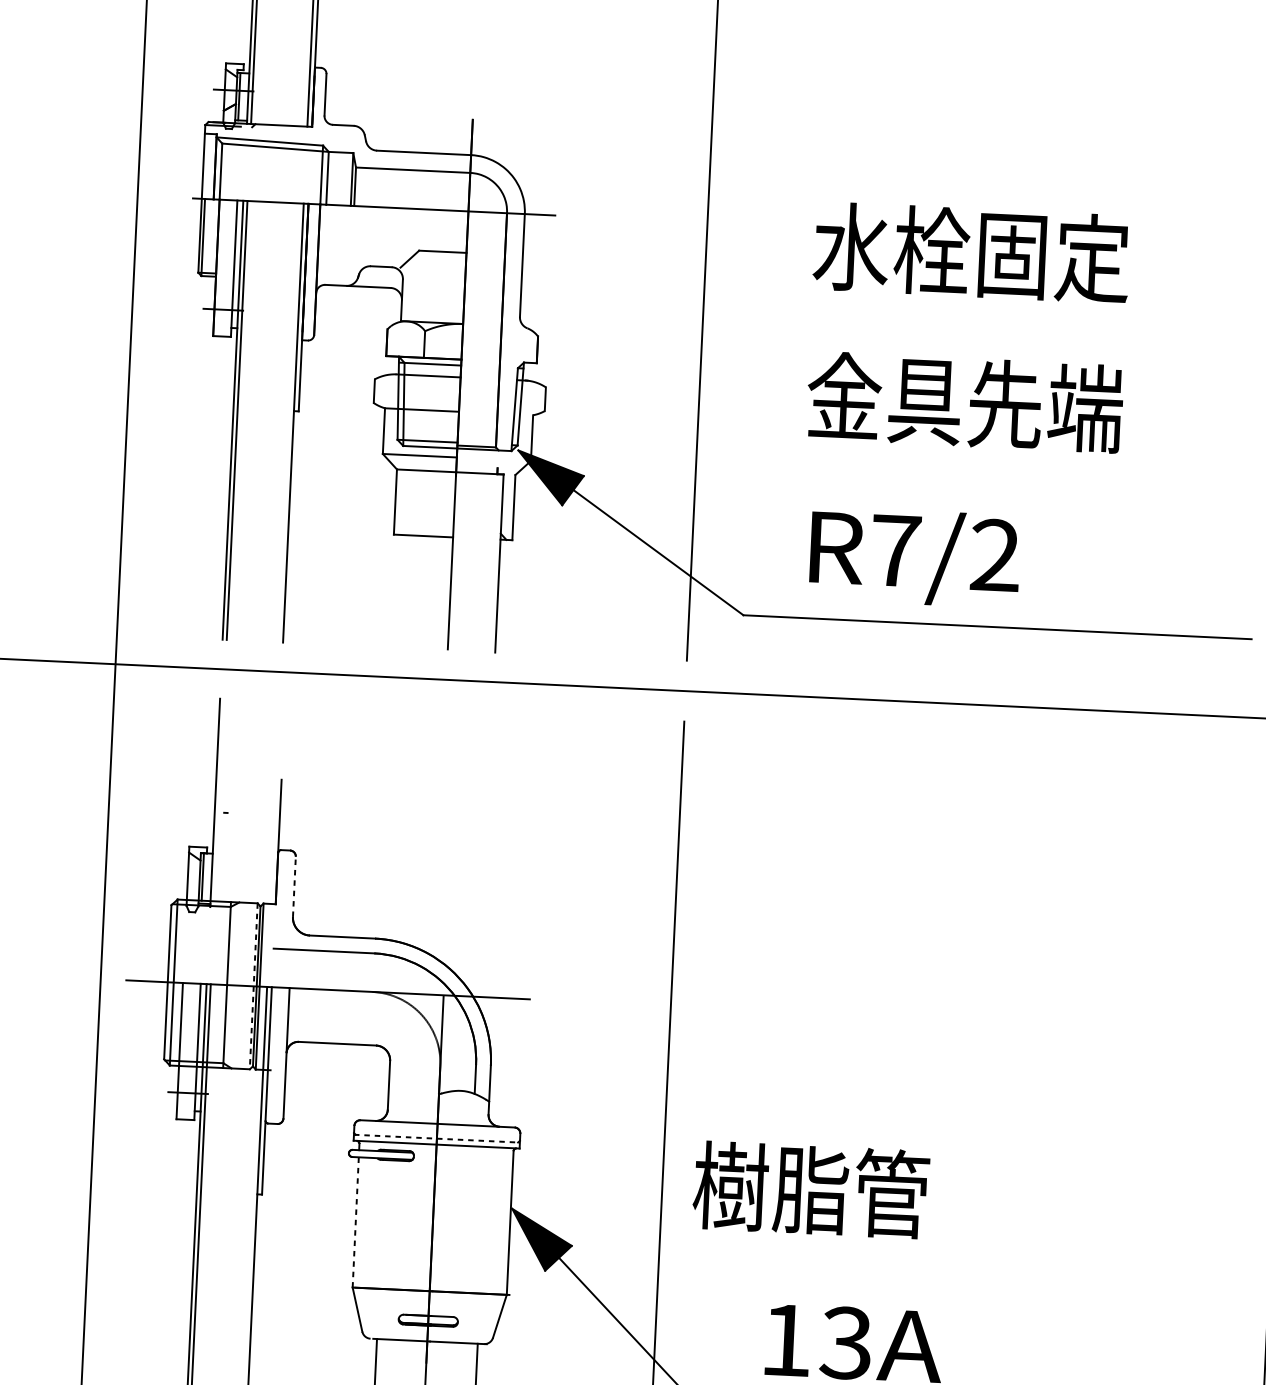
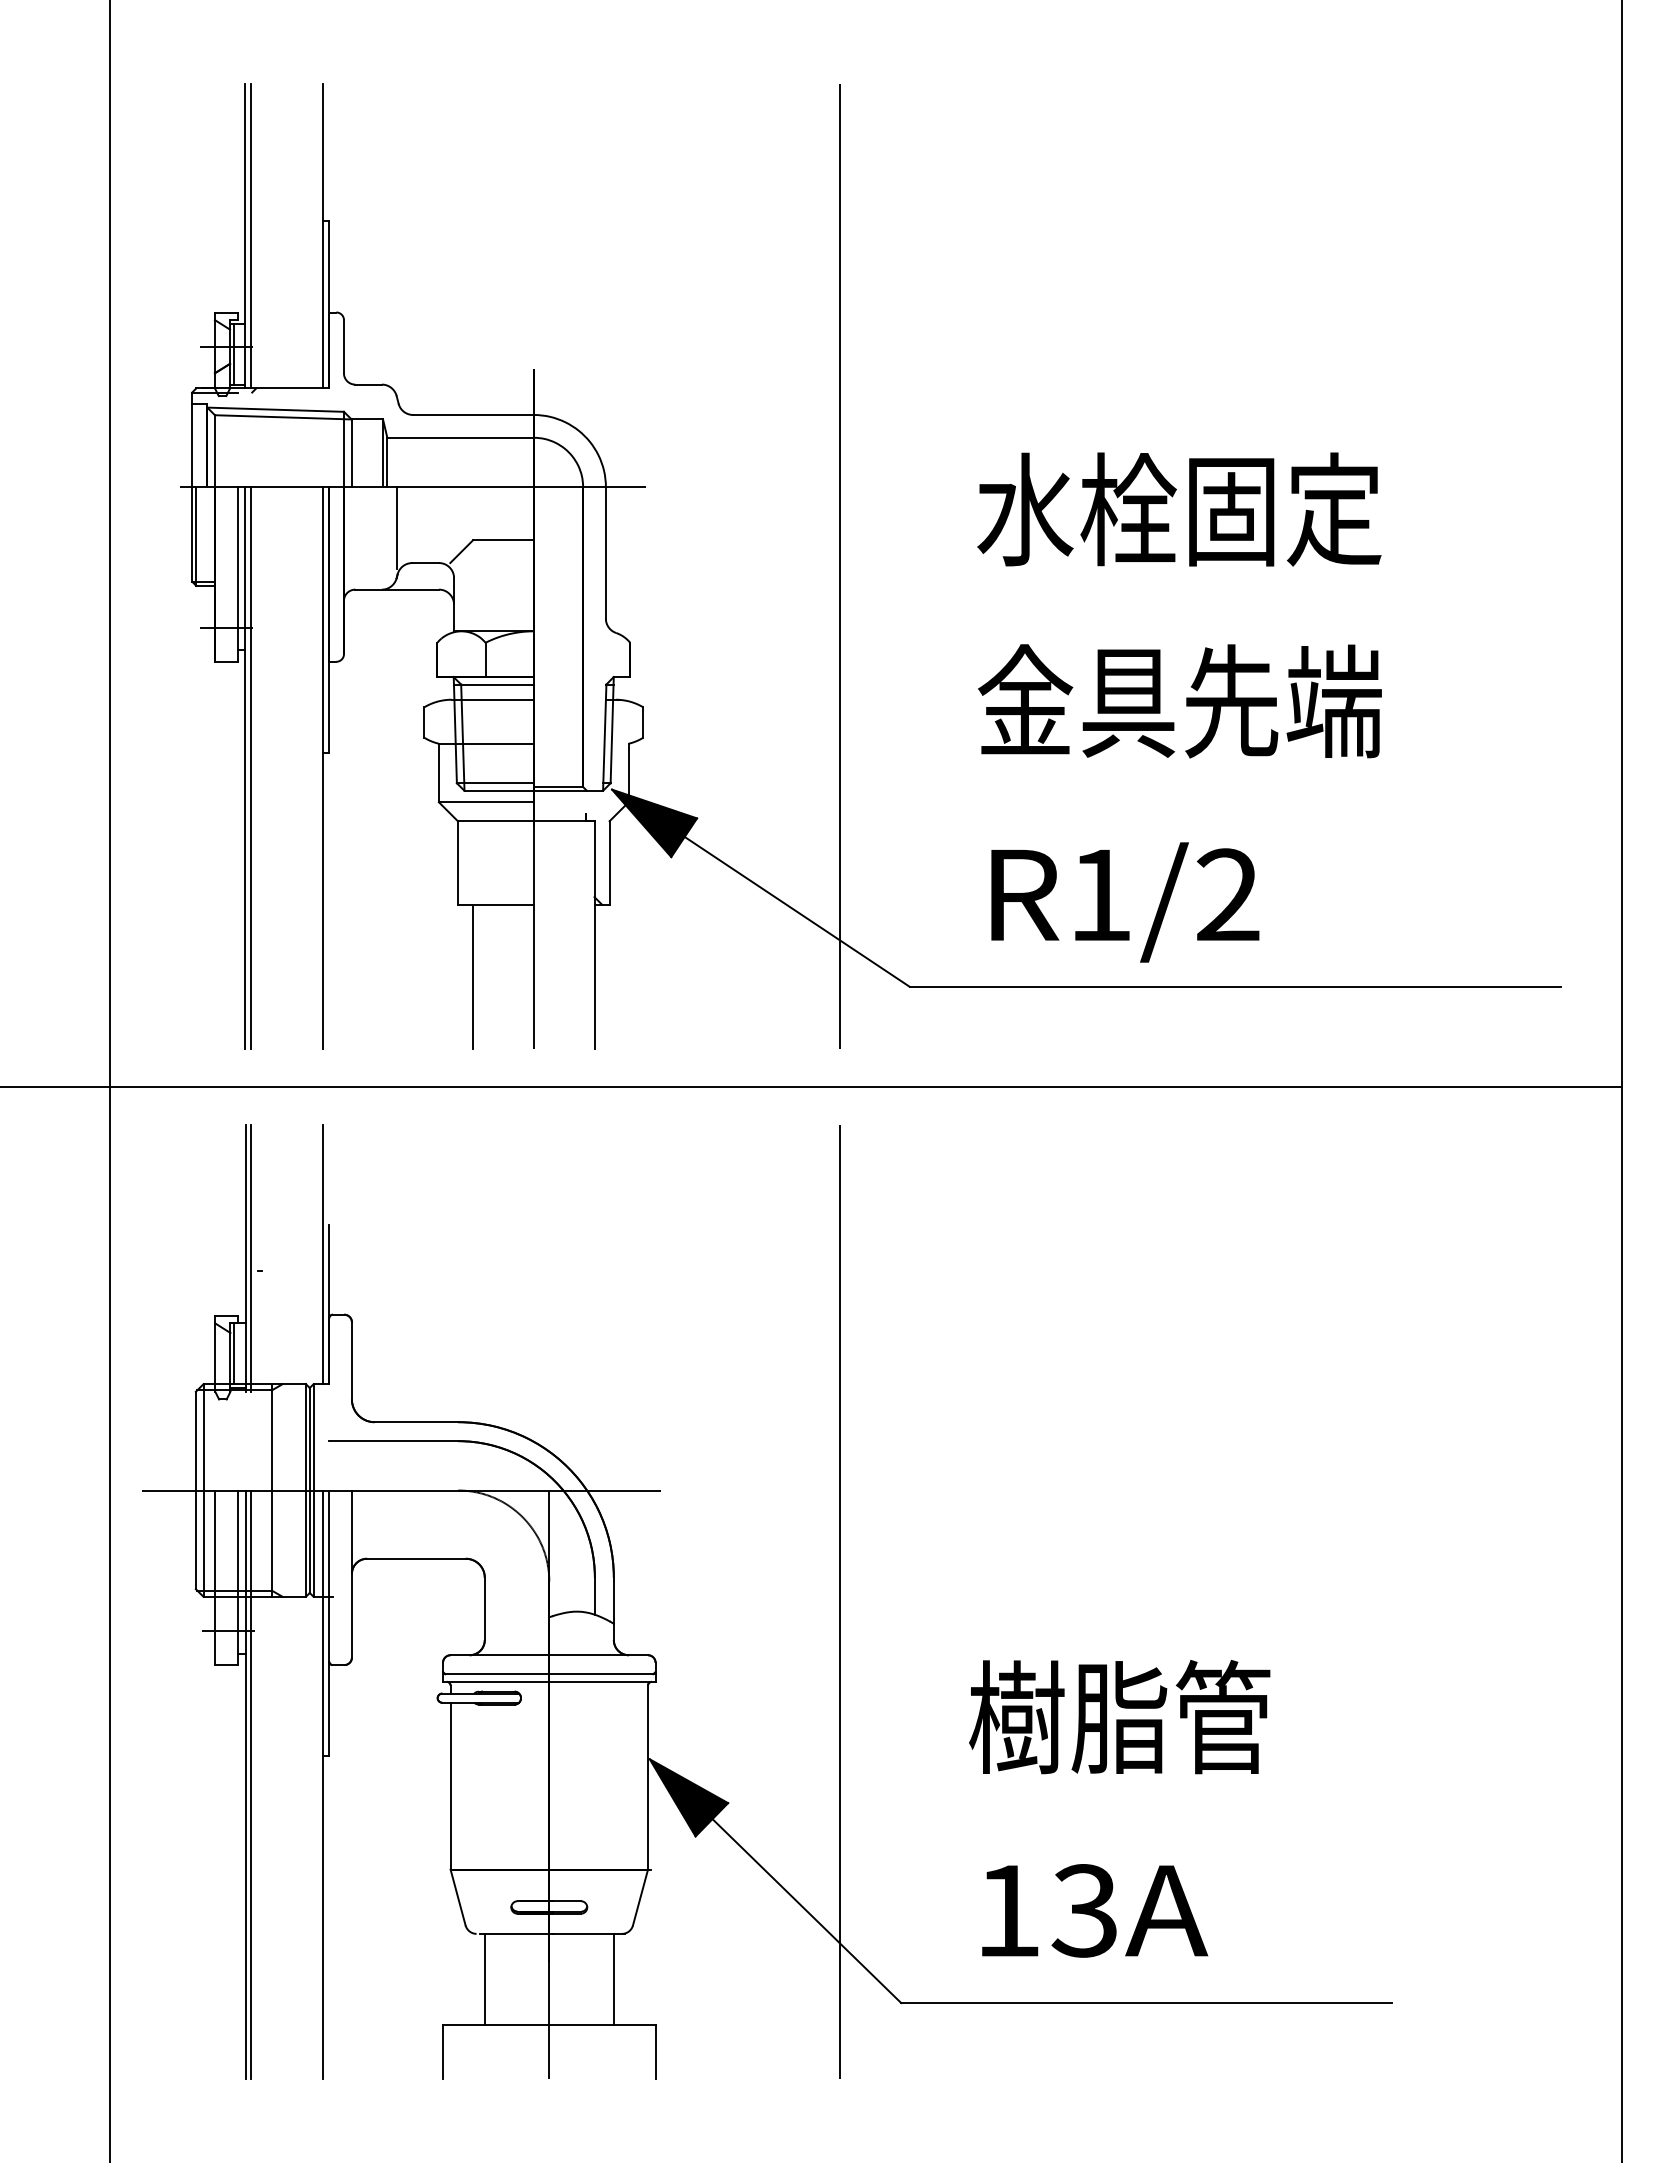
line: (360, 237) -> (397, 527), added
text: (895, 550) -> (1100, 894), R7/2 -> R1/2
line: (403, 591) -> (473, 976), added
line: (219, 802) -> (250, 1257), added
line: (276, 802) -> (323, 1254), added
line: (294, 886) -> (351, 1360), dashed -> solid
line: (253, 986) -> (305, 1490), dashed -> solid
line: (437, 1138) -> (549, 1674), dashed -> solid
text: (811, 1189) -> (1119, 1716), moved
line: (355, 1221) -> (450, 1785), dashed -> solid

